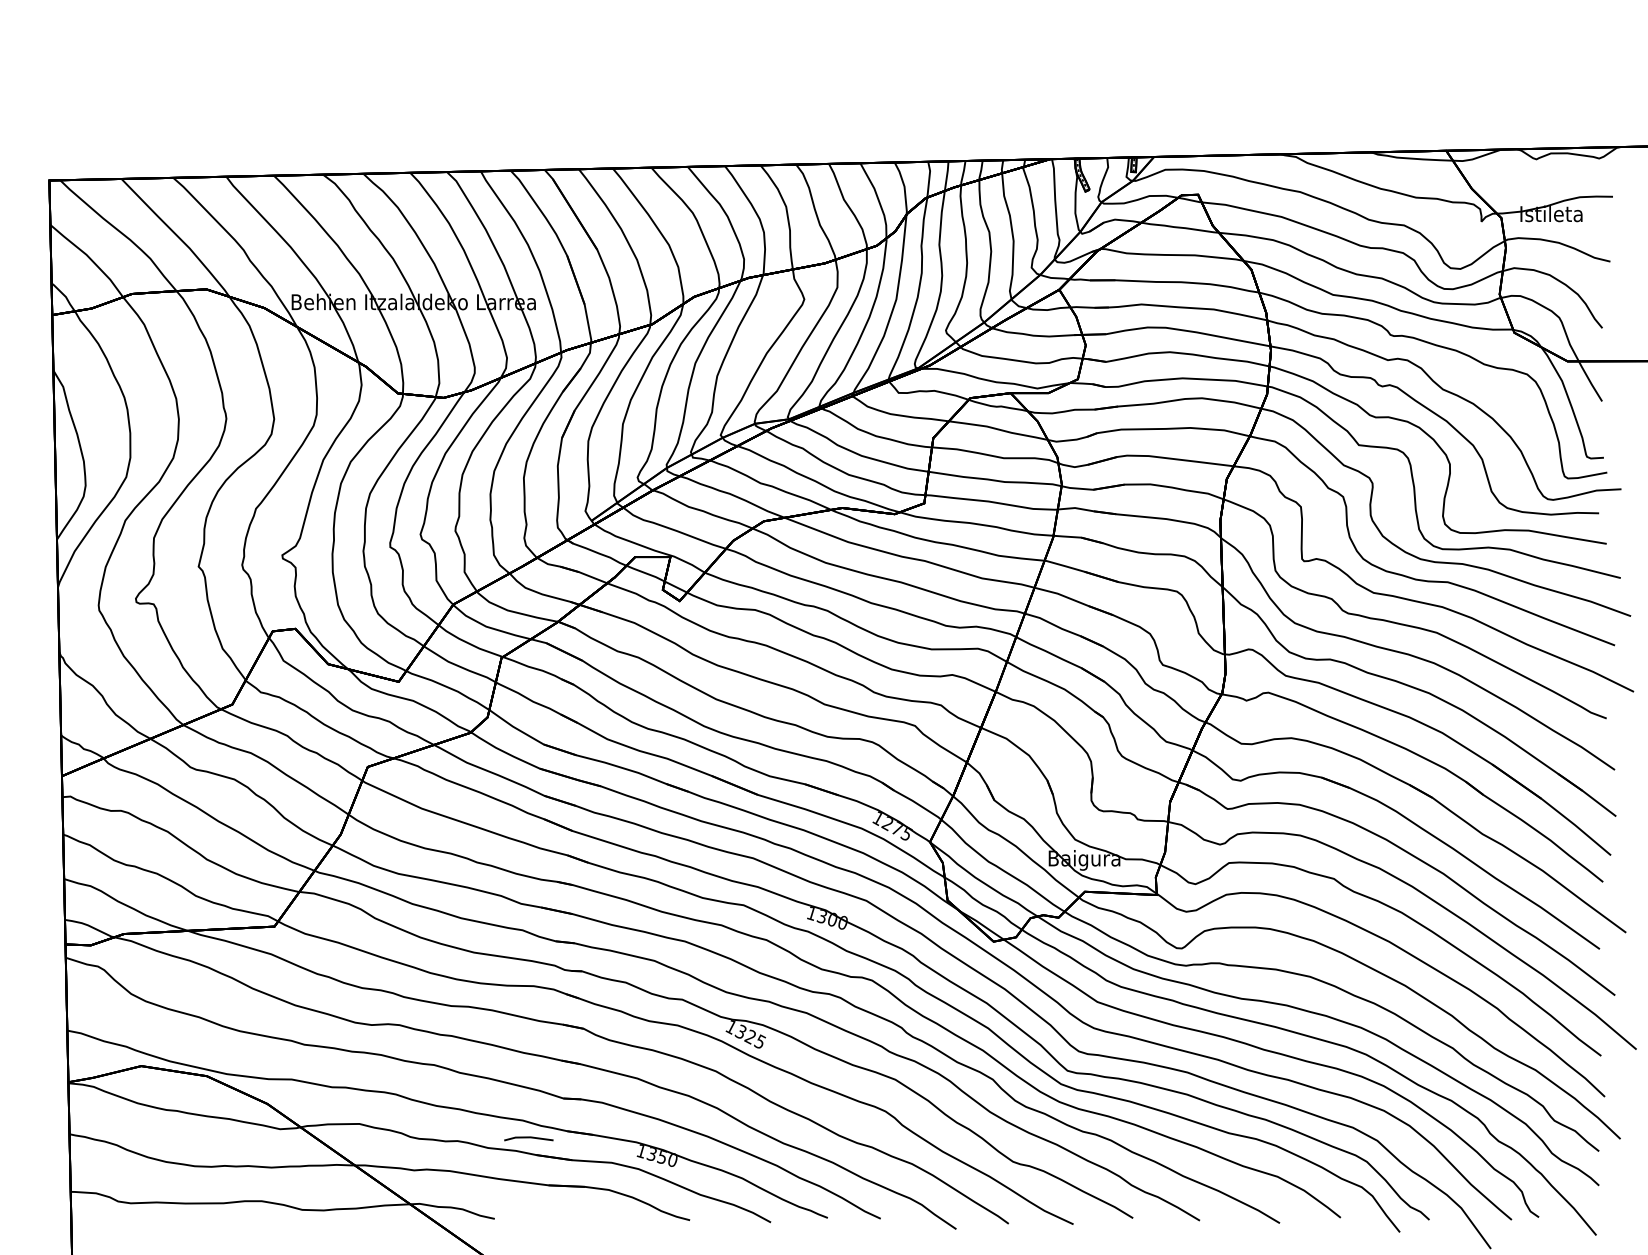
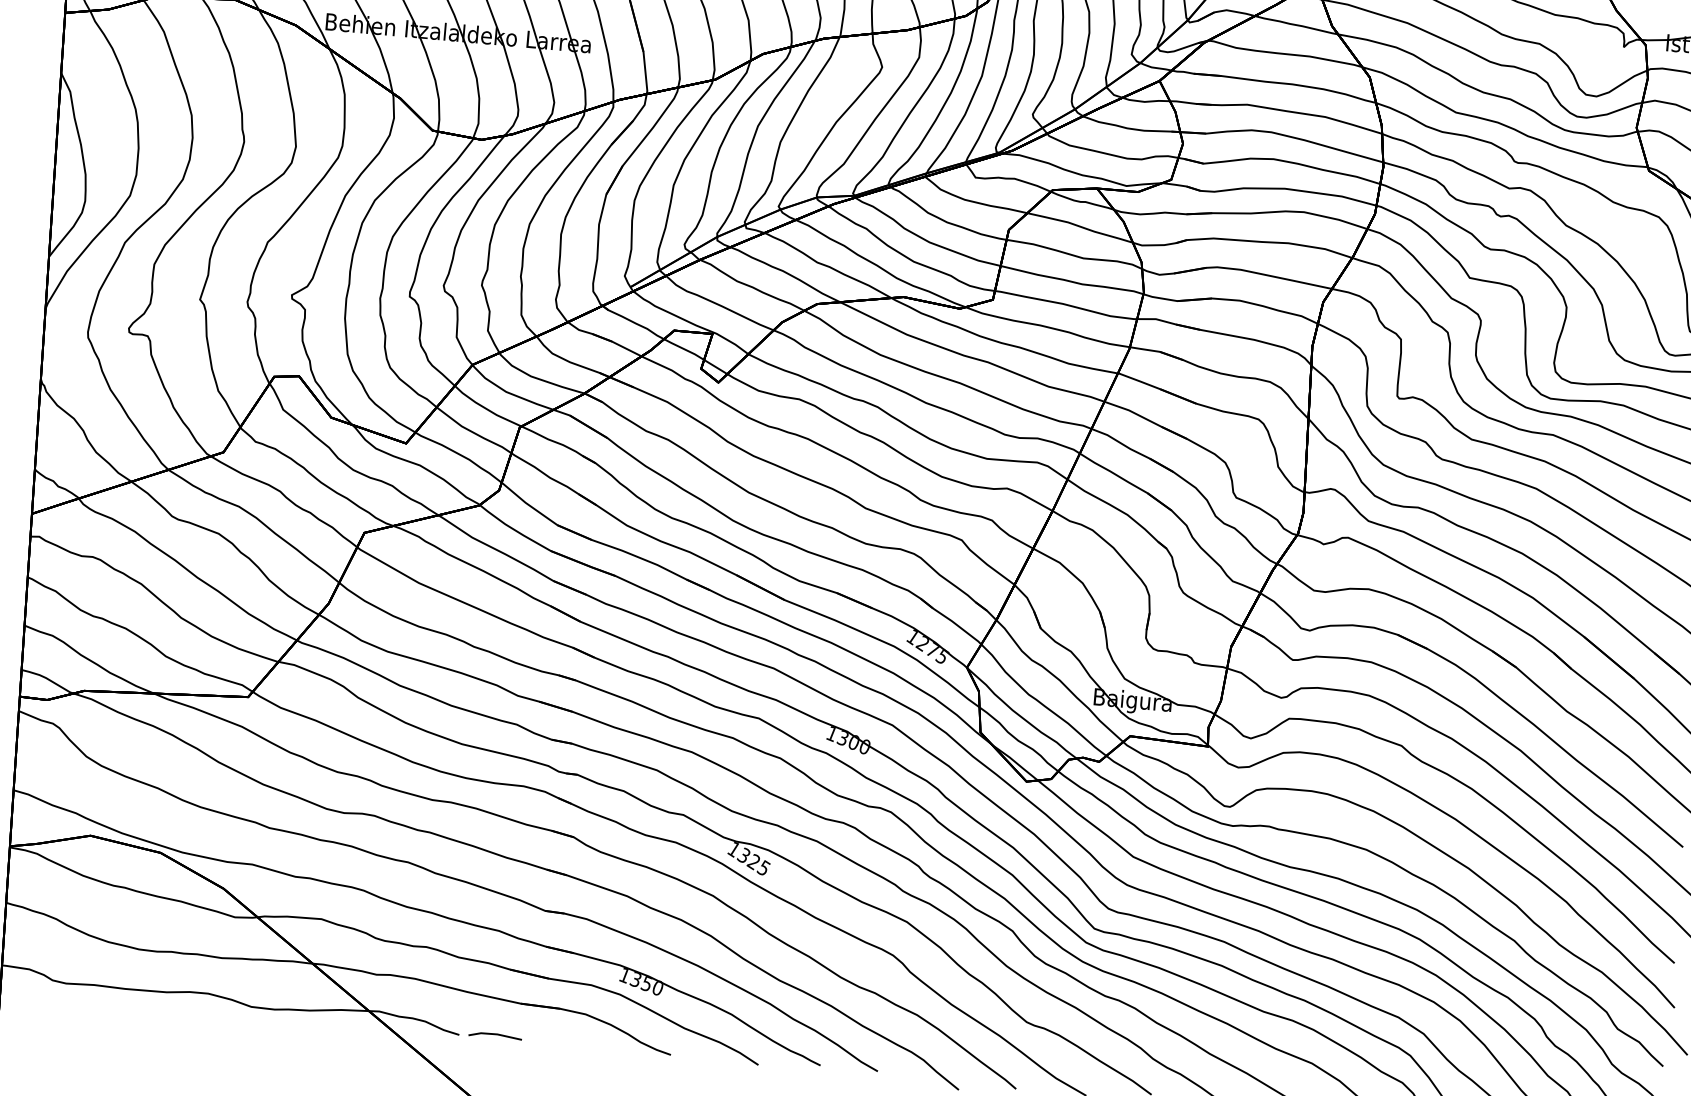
line: (528, 1138) -> (495, 1035), moved

